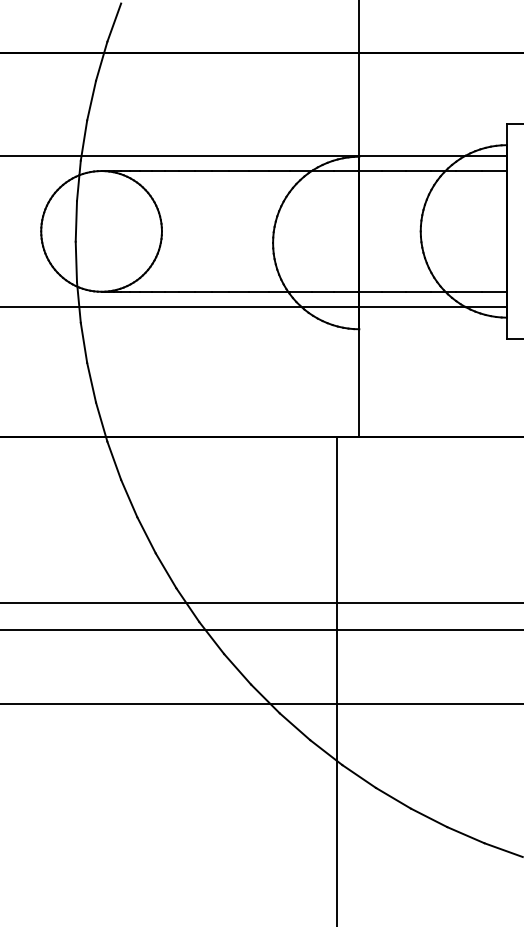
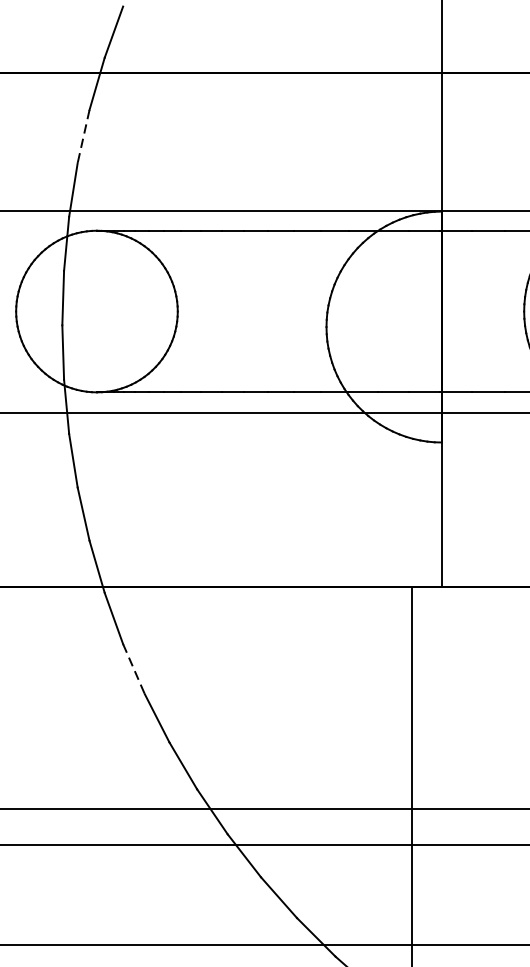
line: (91, 101) -> (83, 137), solid -> dashed
line: (129, 499) -> (134, 670), solid -> dashed

